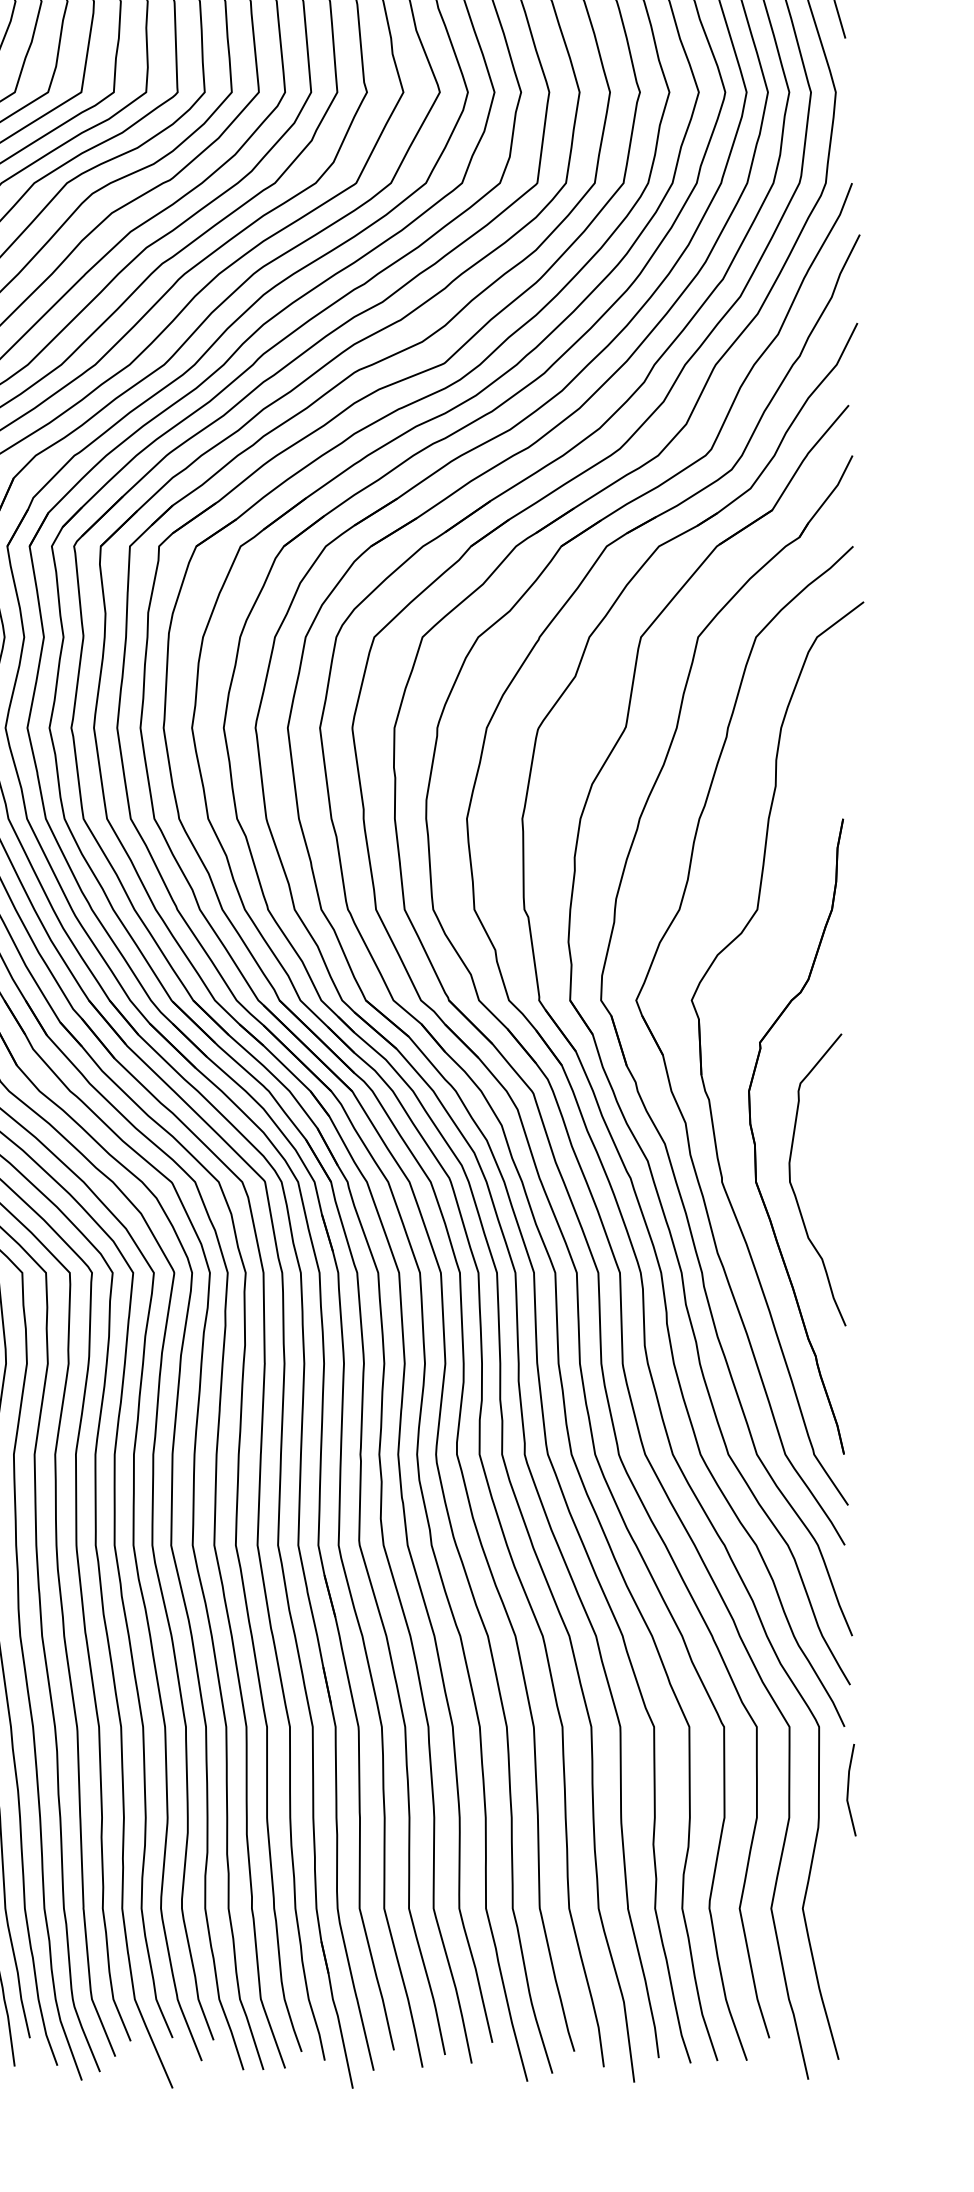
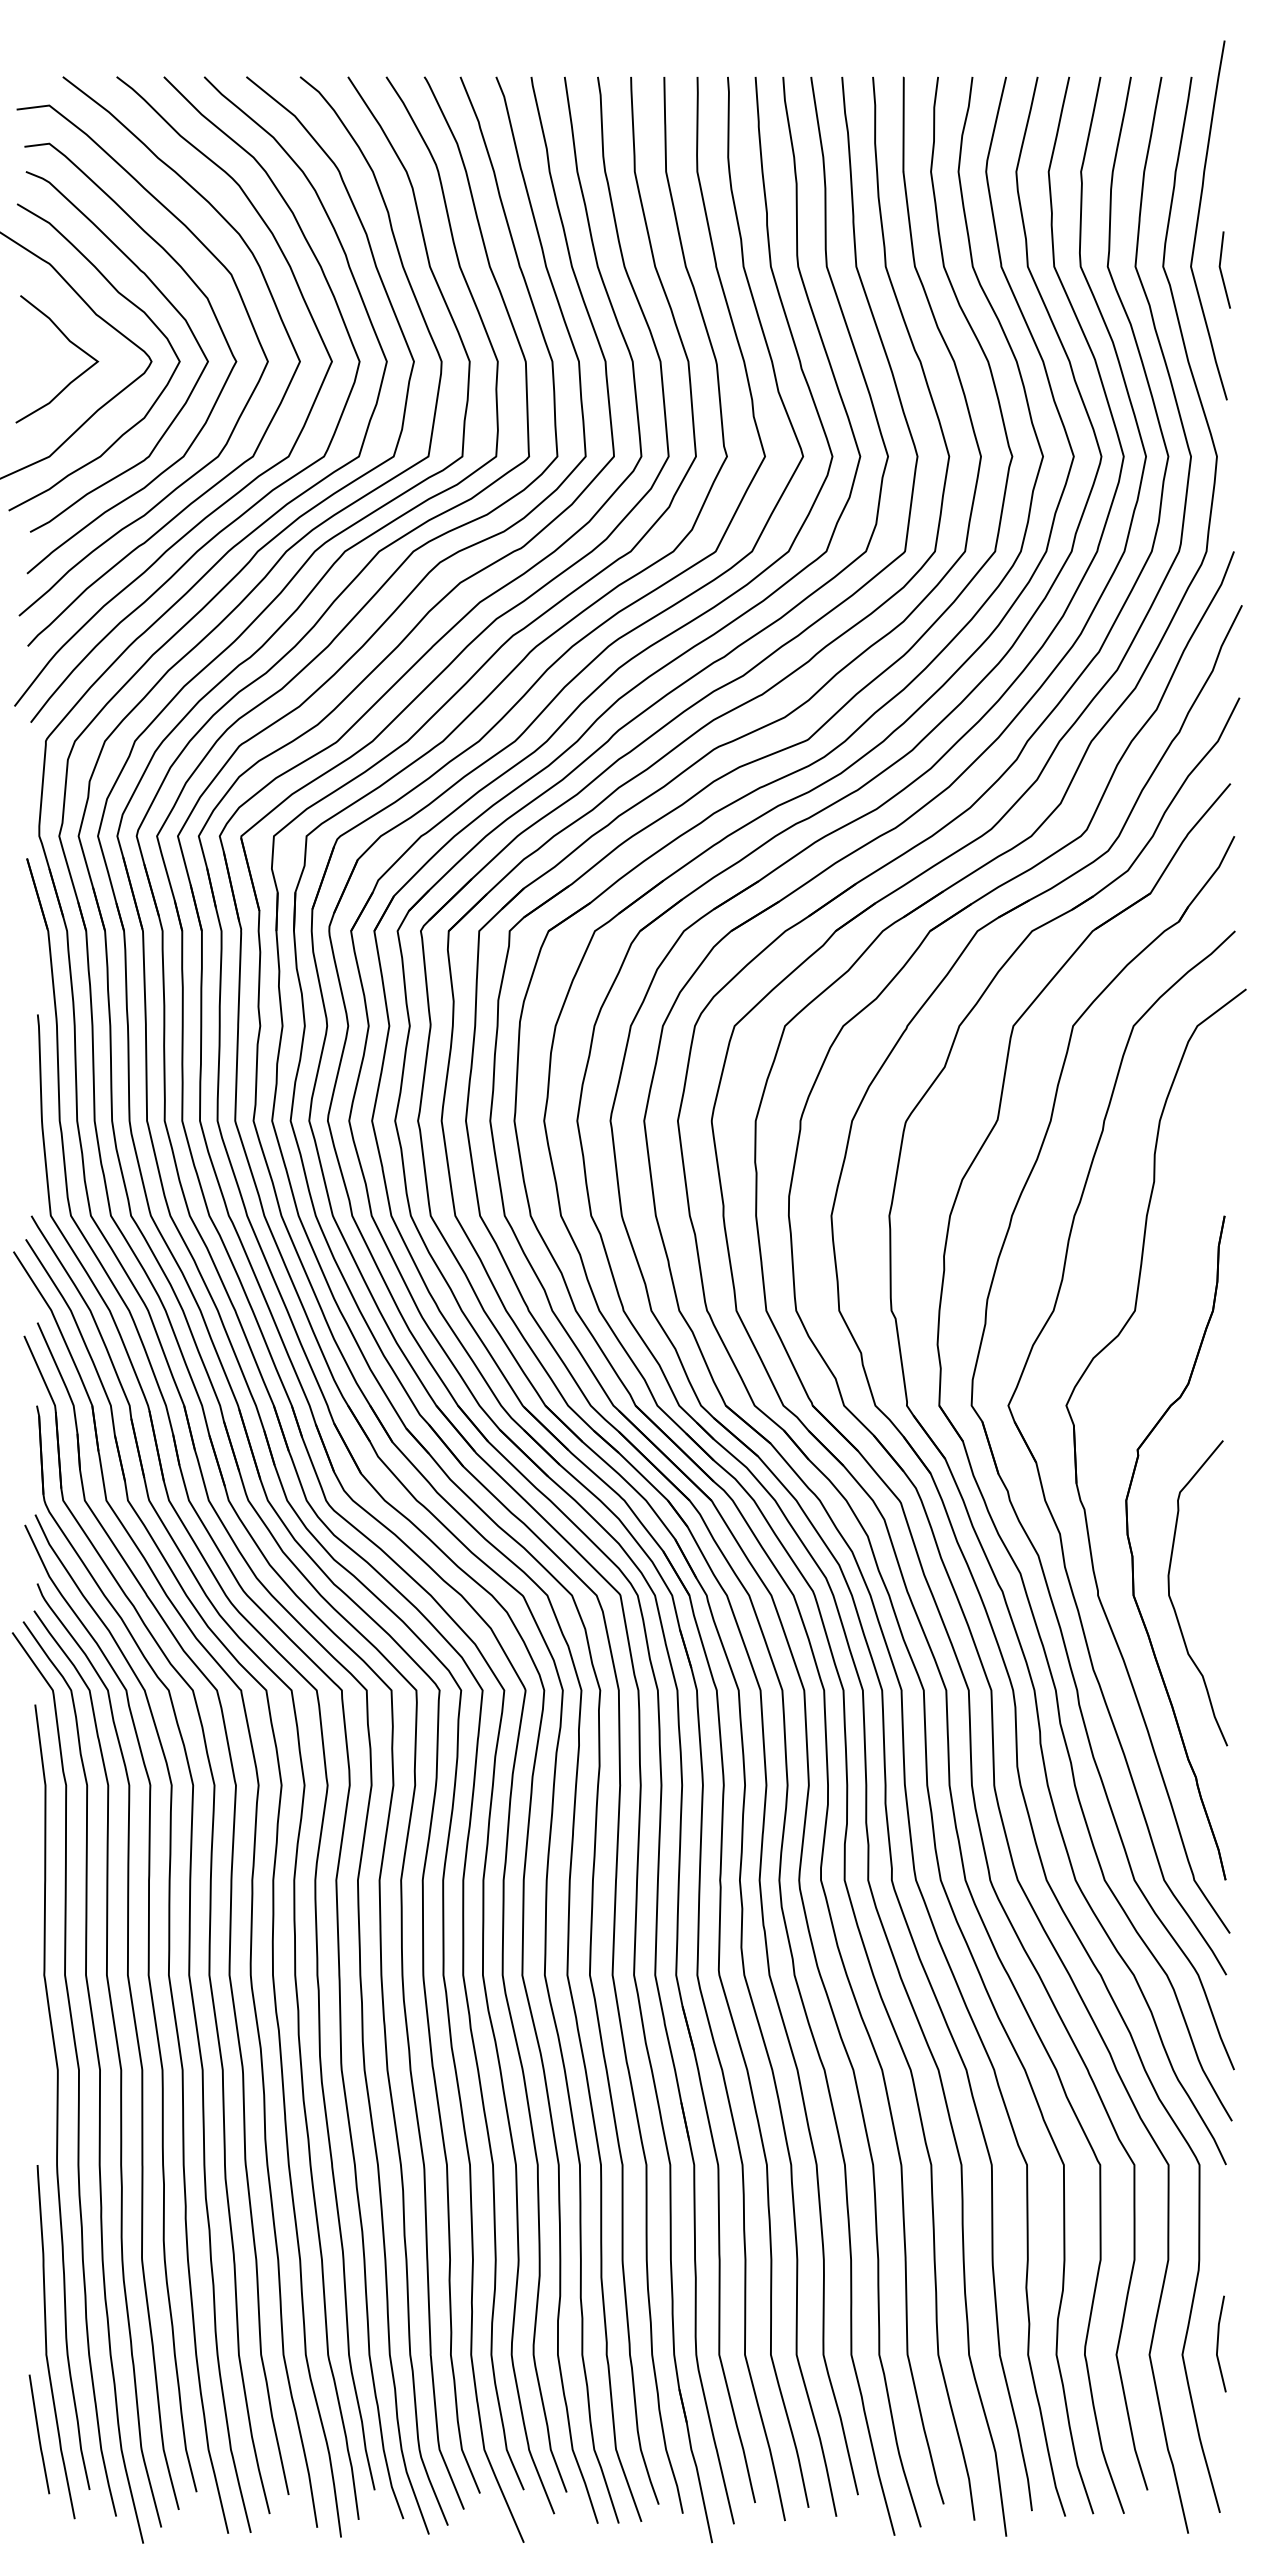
line: (848, 1789) -> (1218, 2343), moved

